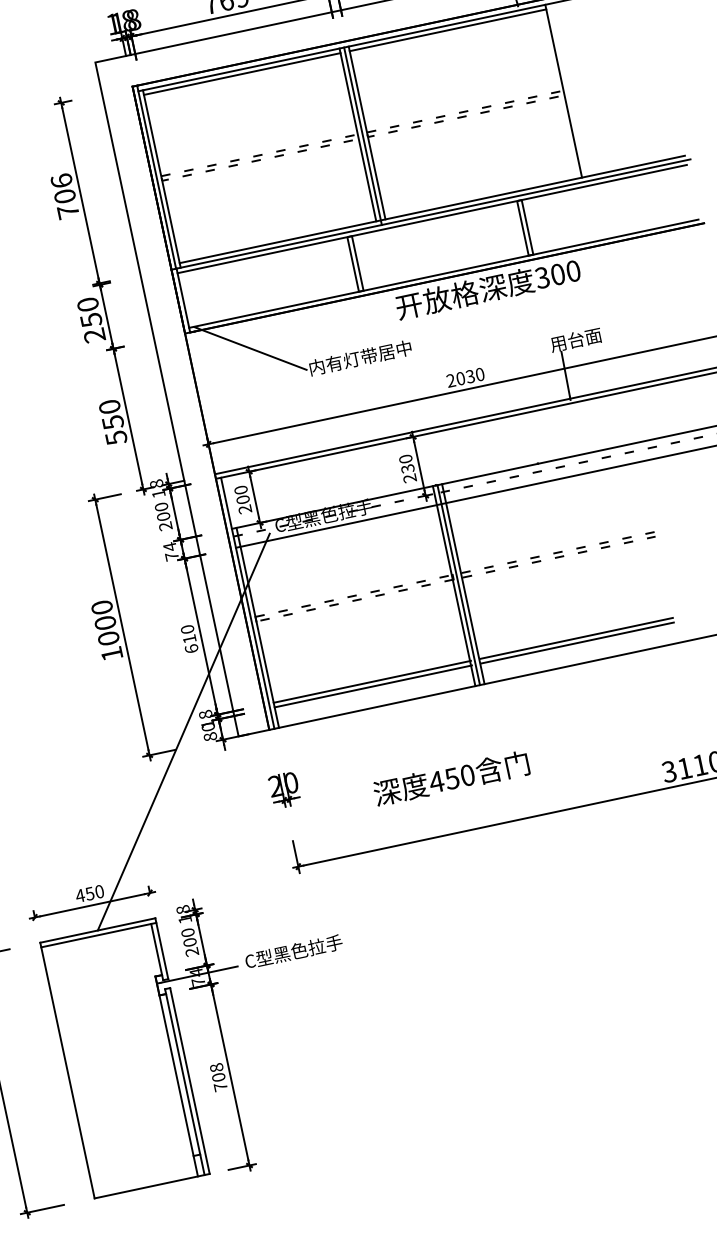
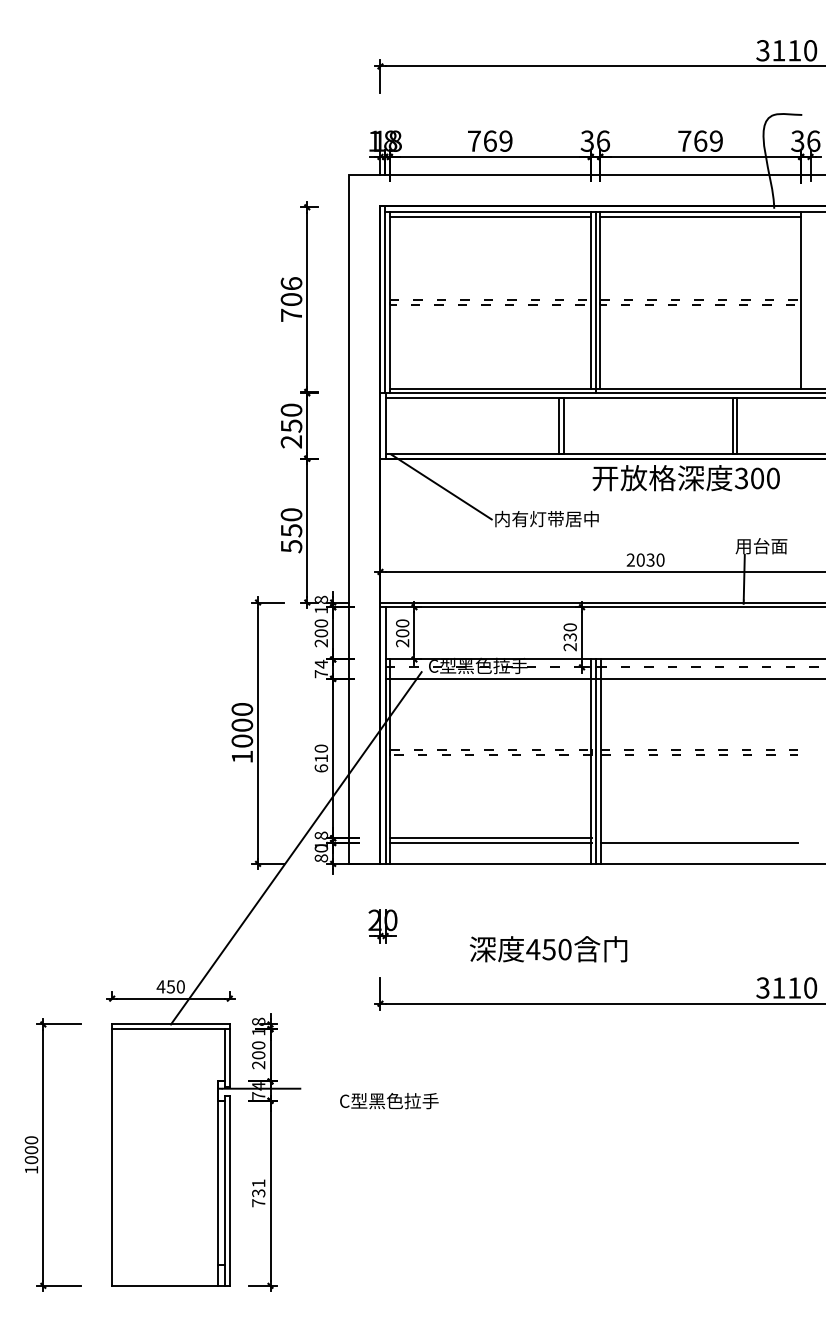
line: (576, 638) -> (699, 838), removed
text: (294, 952) -> (389, 1101), moved
text: (217, 1072) -> (258, 1188), 708 -> 731

